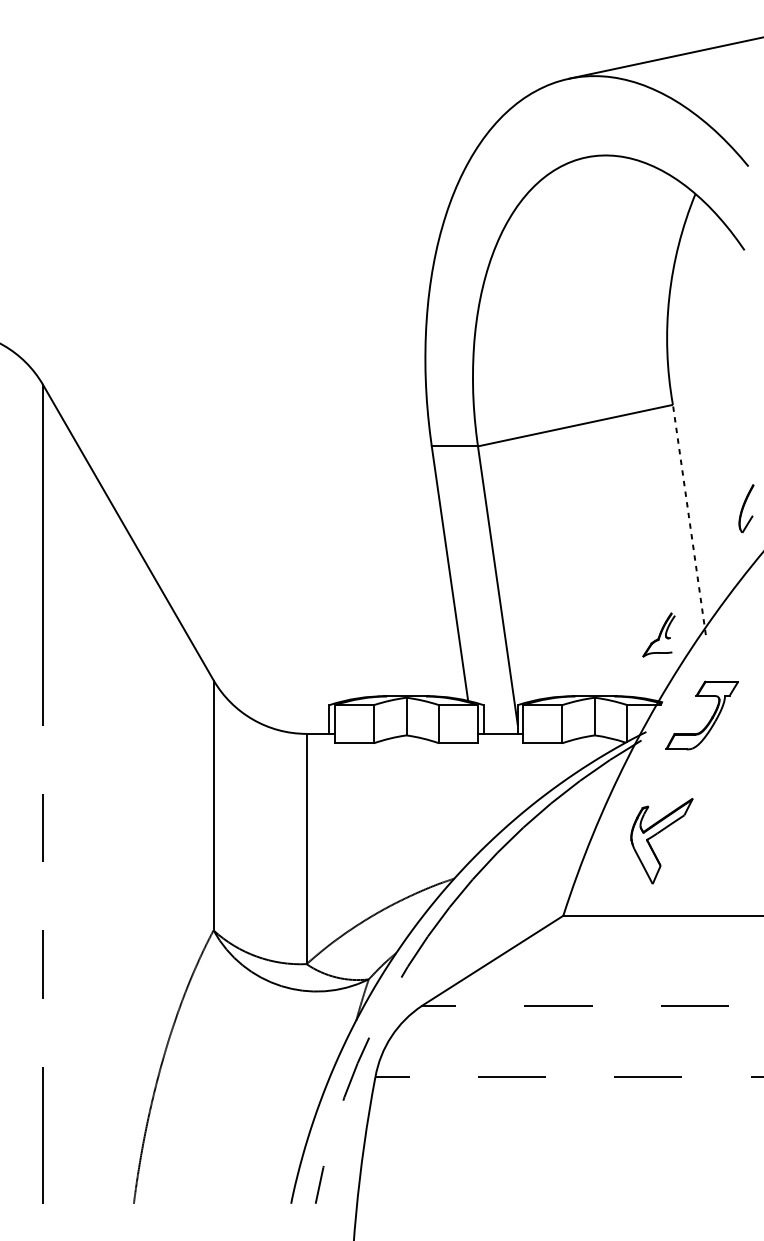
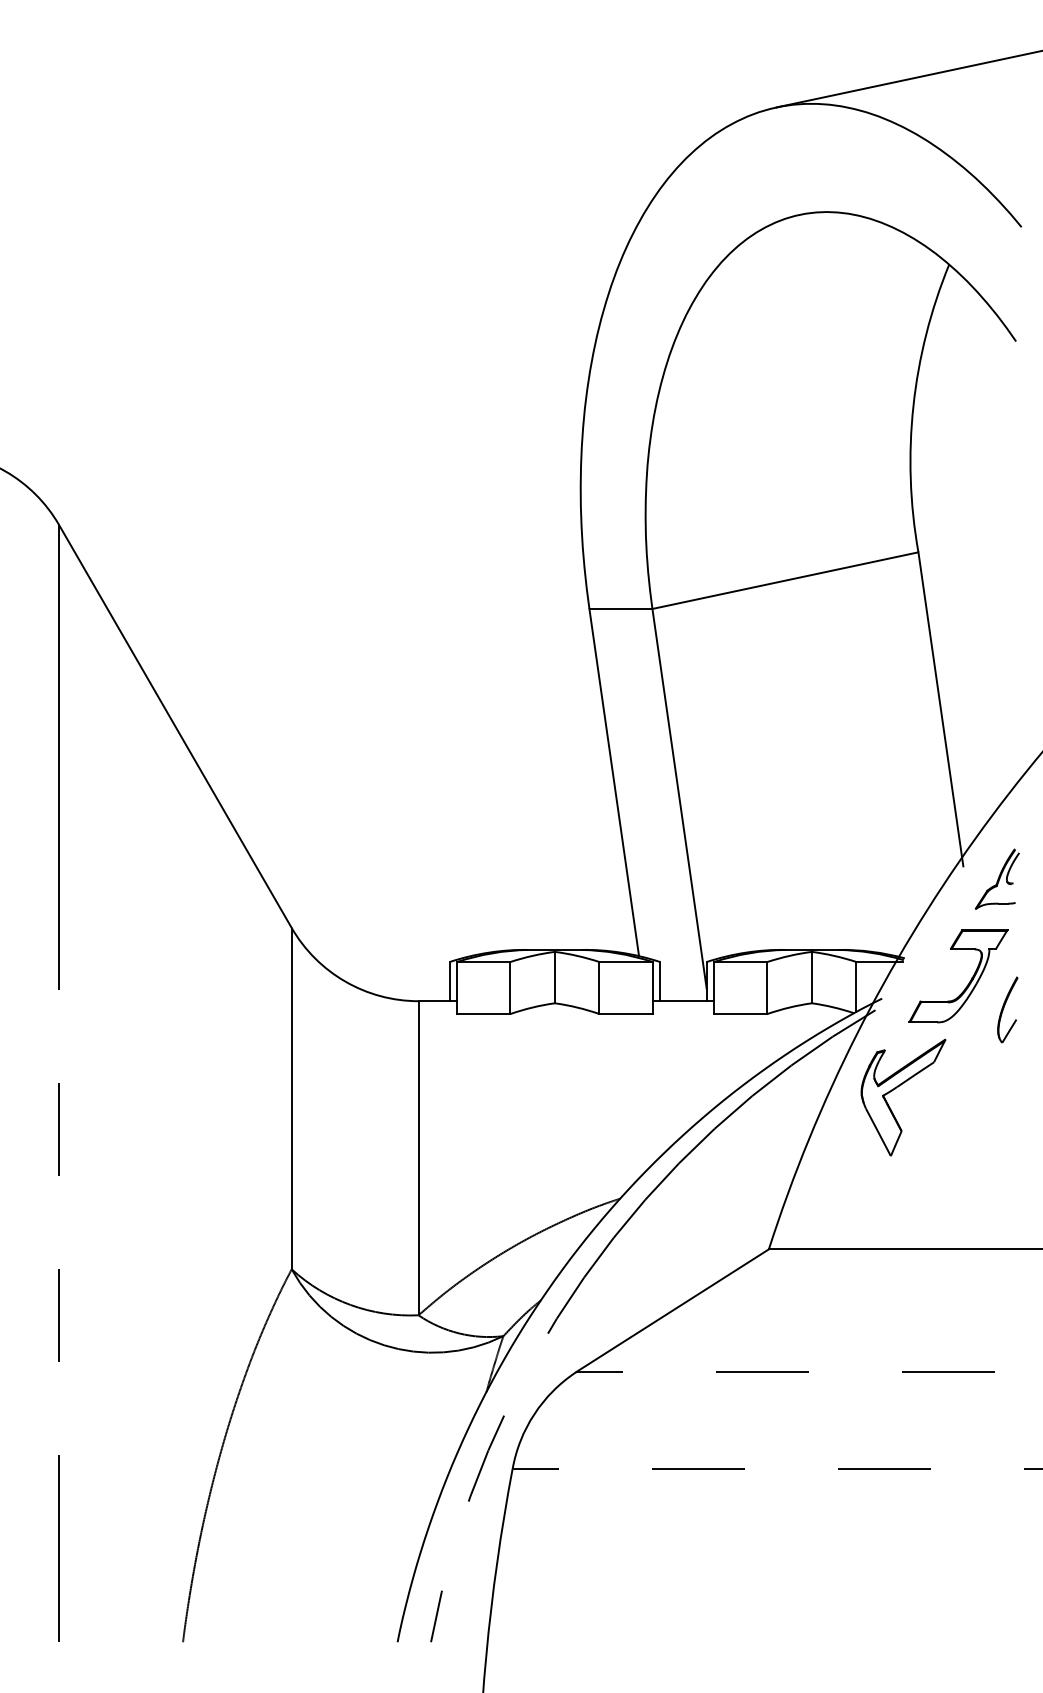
part: (746, 508) -> (1007, 1009), moved
line: (689, 520) -> (940, 709), dashed -> solid
part: (658, 634) -> (996, 878), moved
part: (658, 833) -> (898, 1087), moved

